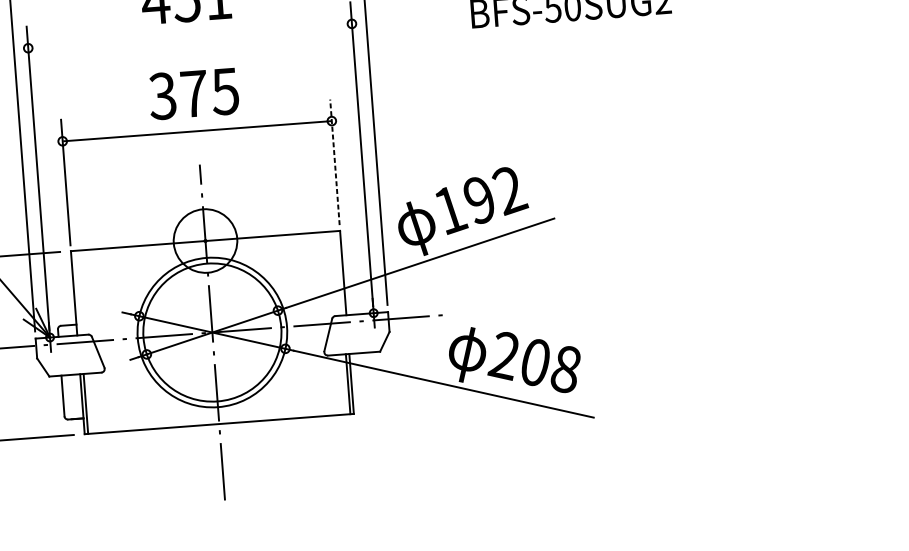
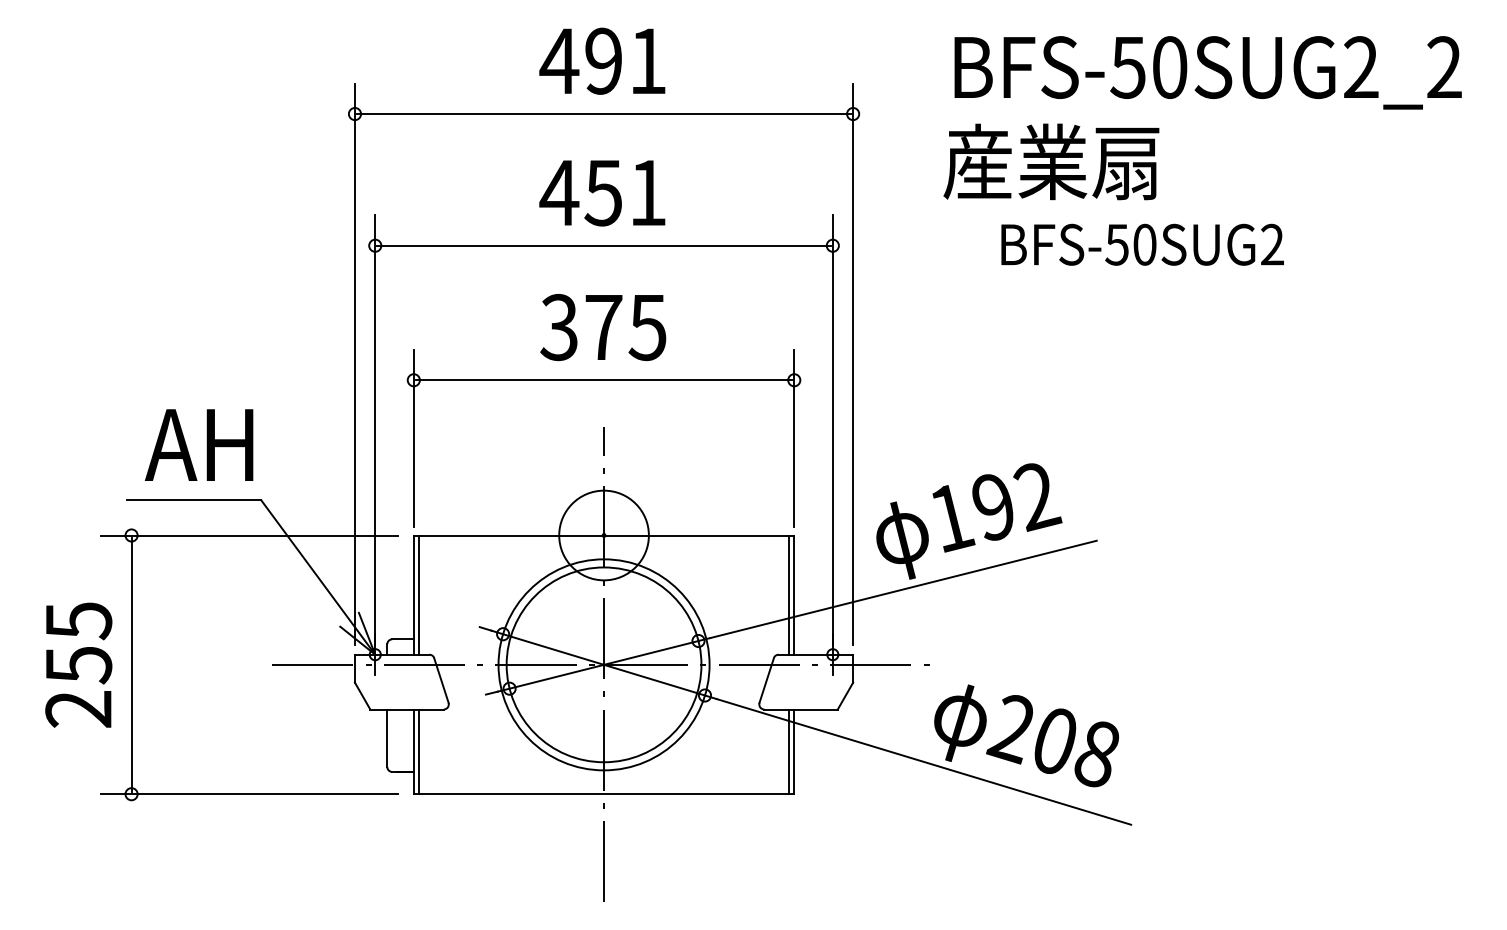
line: (189, 35) -> (603, 245), added
line: (335, 162) -> (794, 438), dashed -> solid
line: (339, 272) -> (789, 594), added
line: (77, 292) -> (418, 594), added

